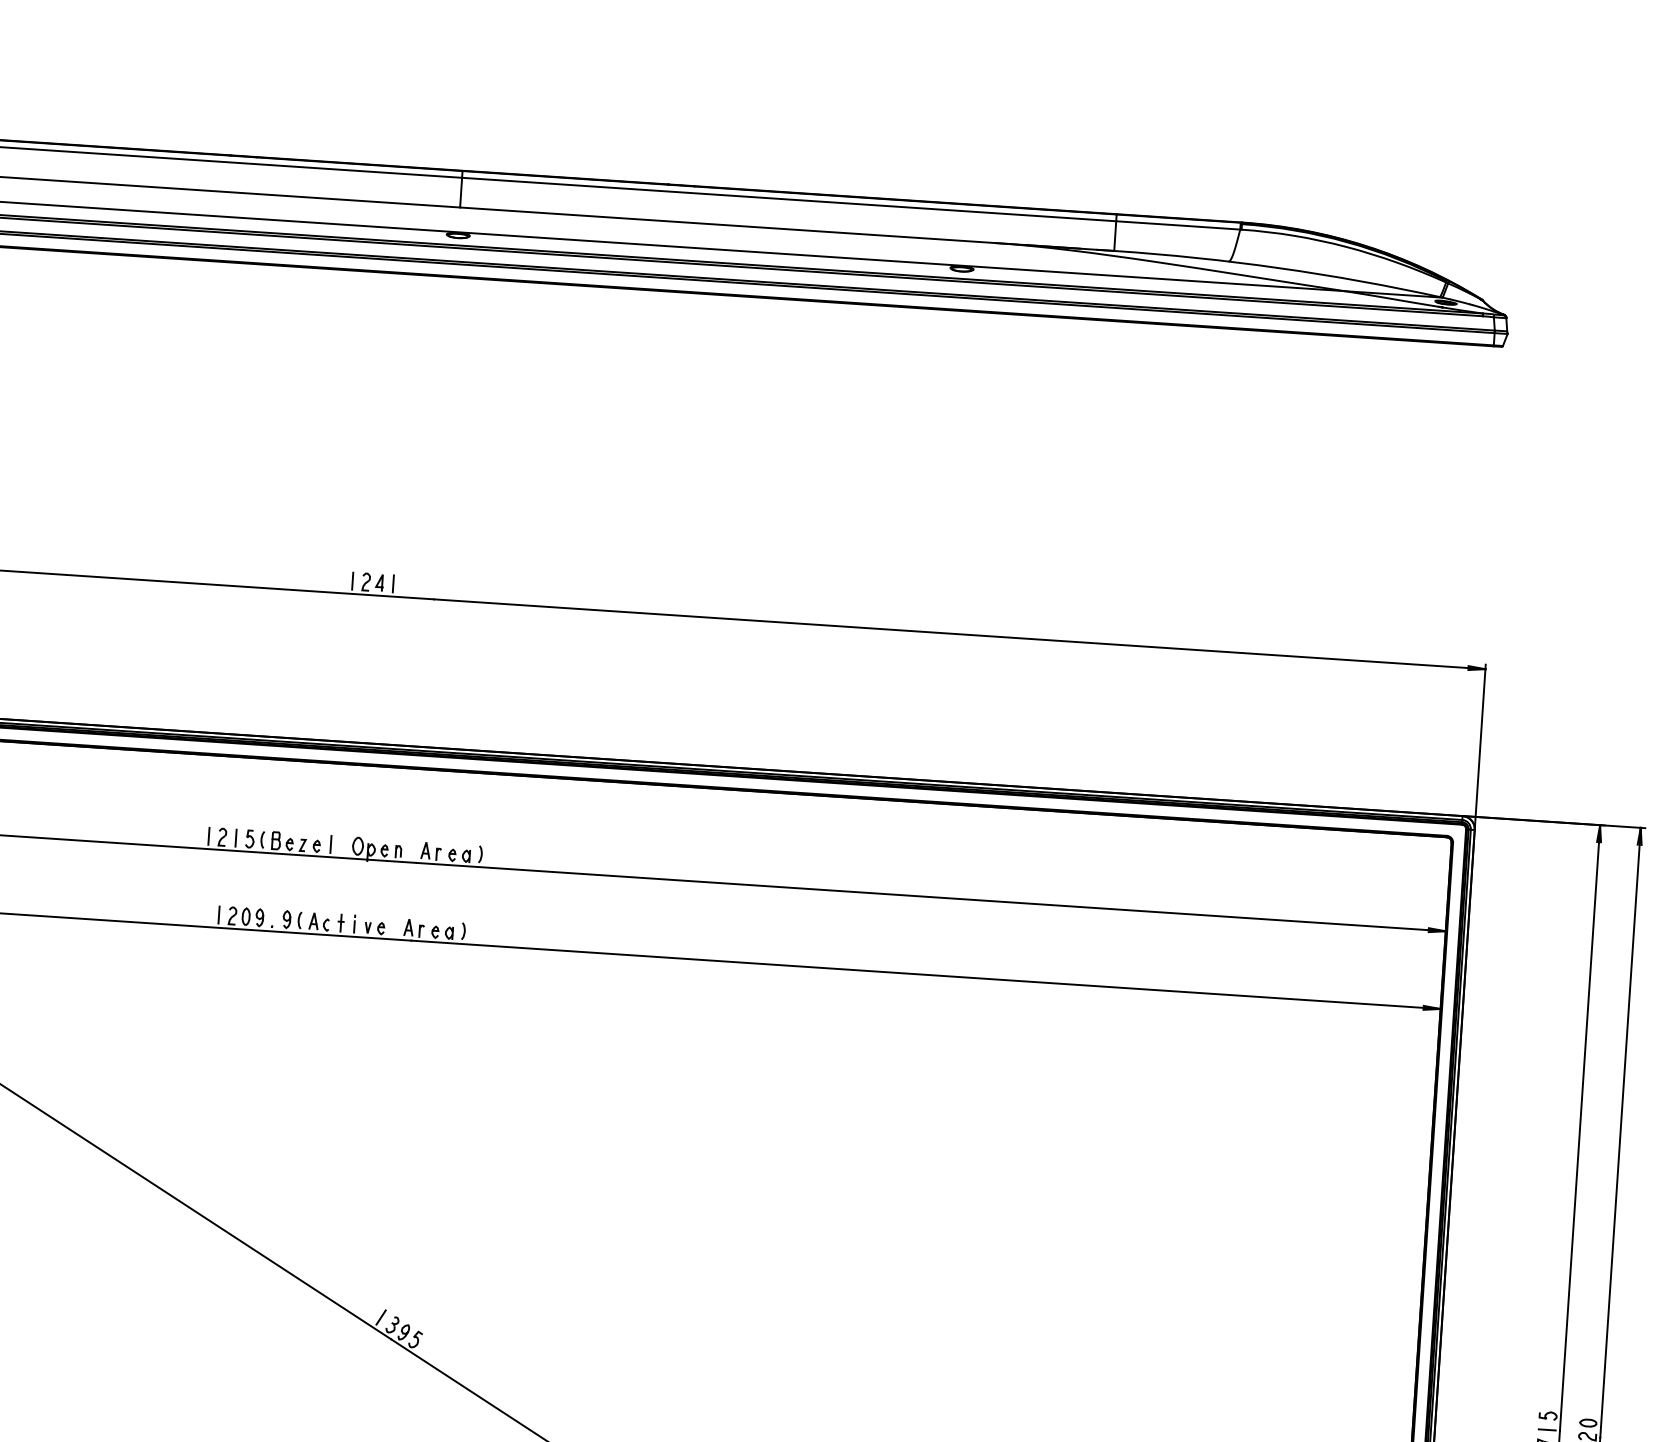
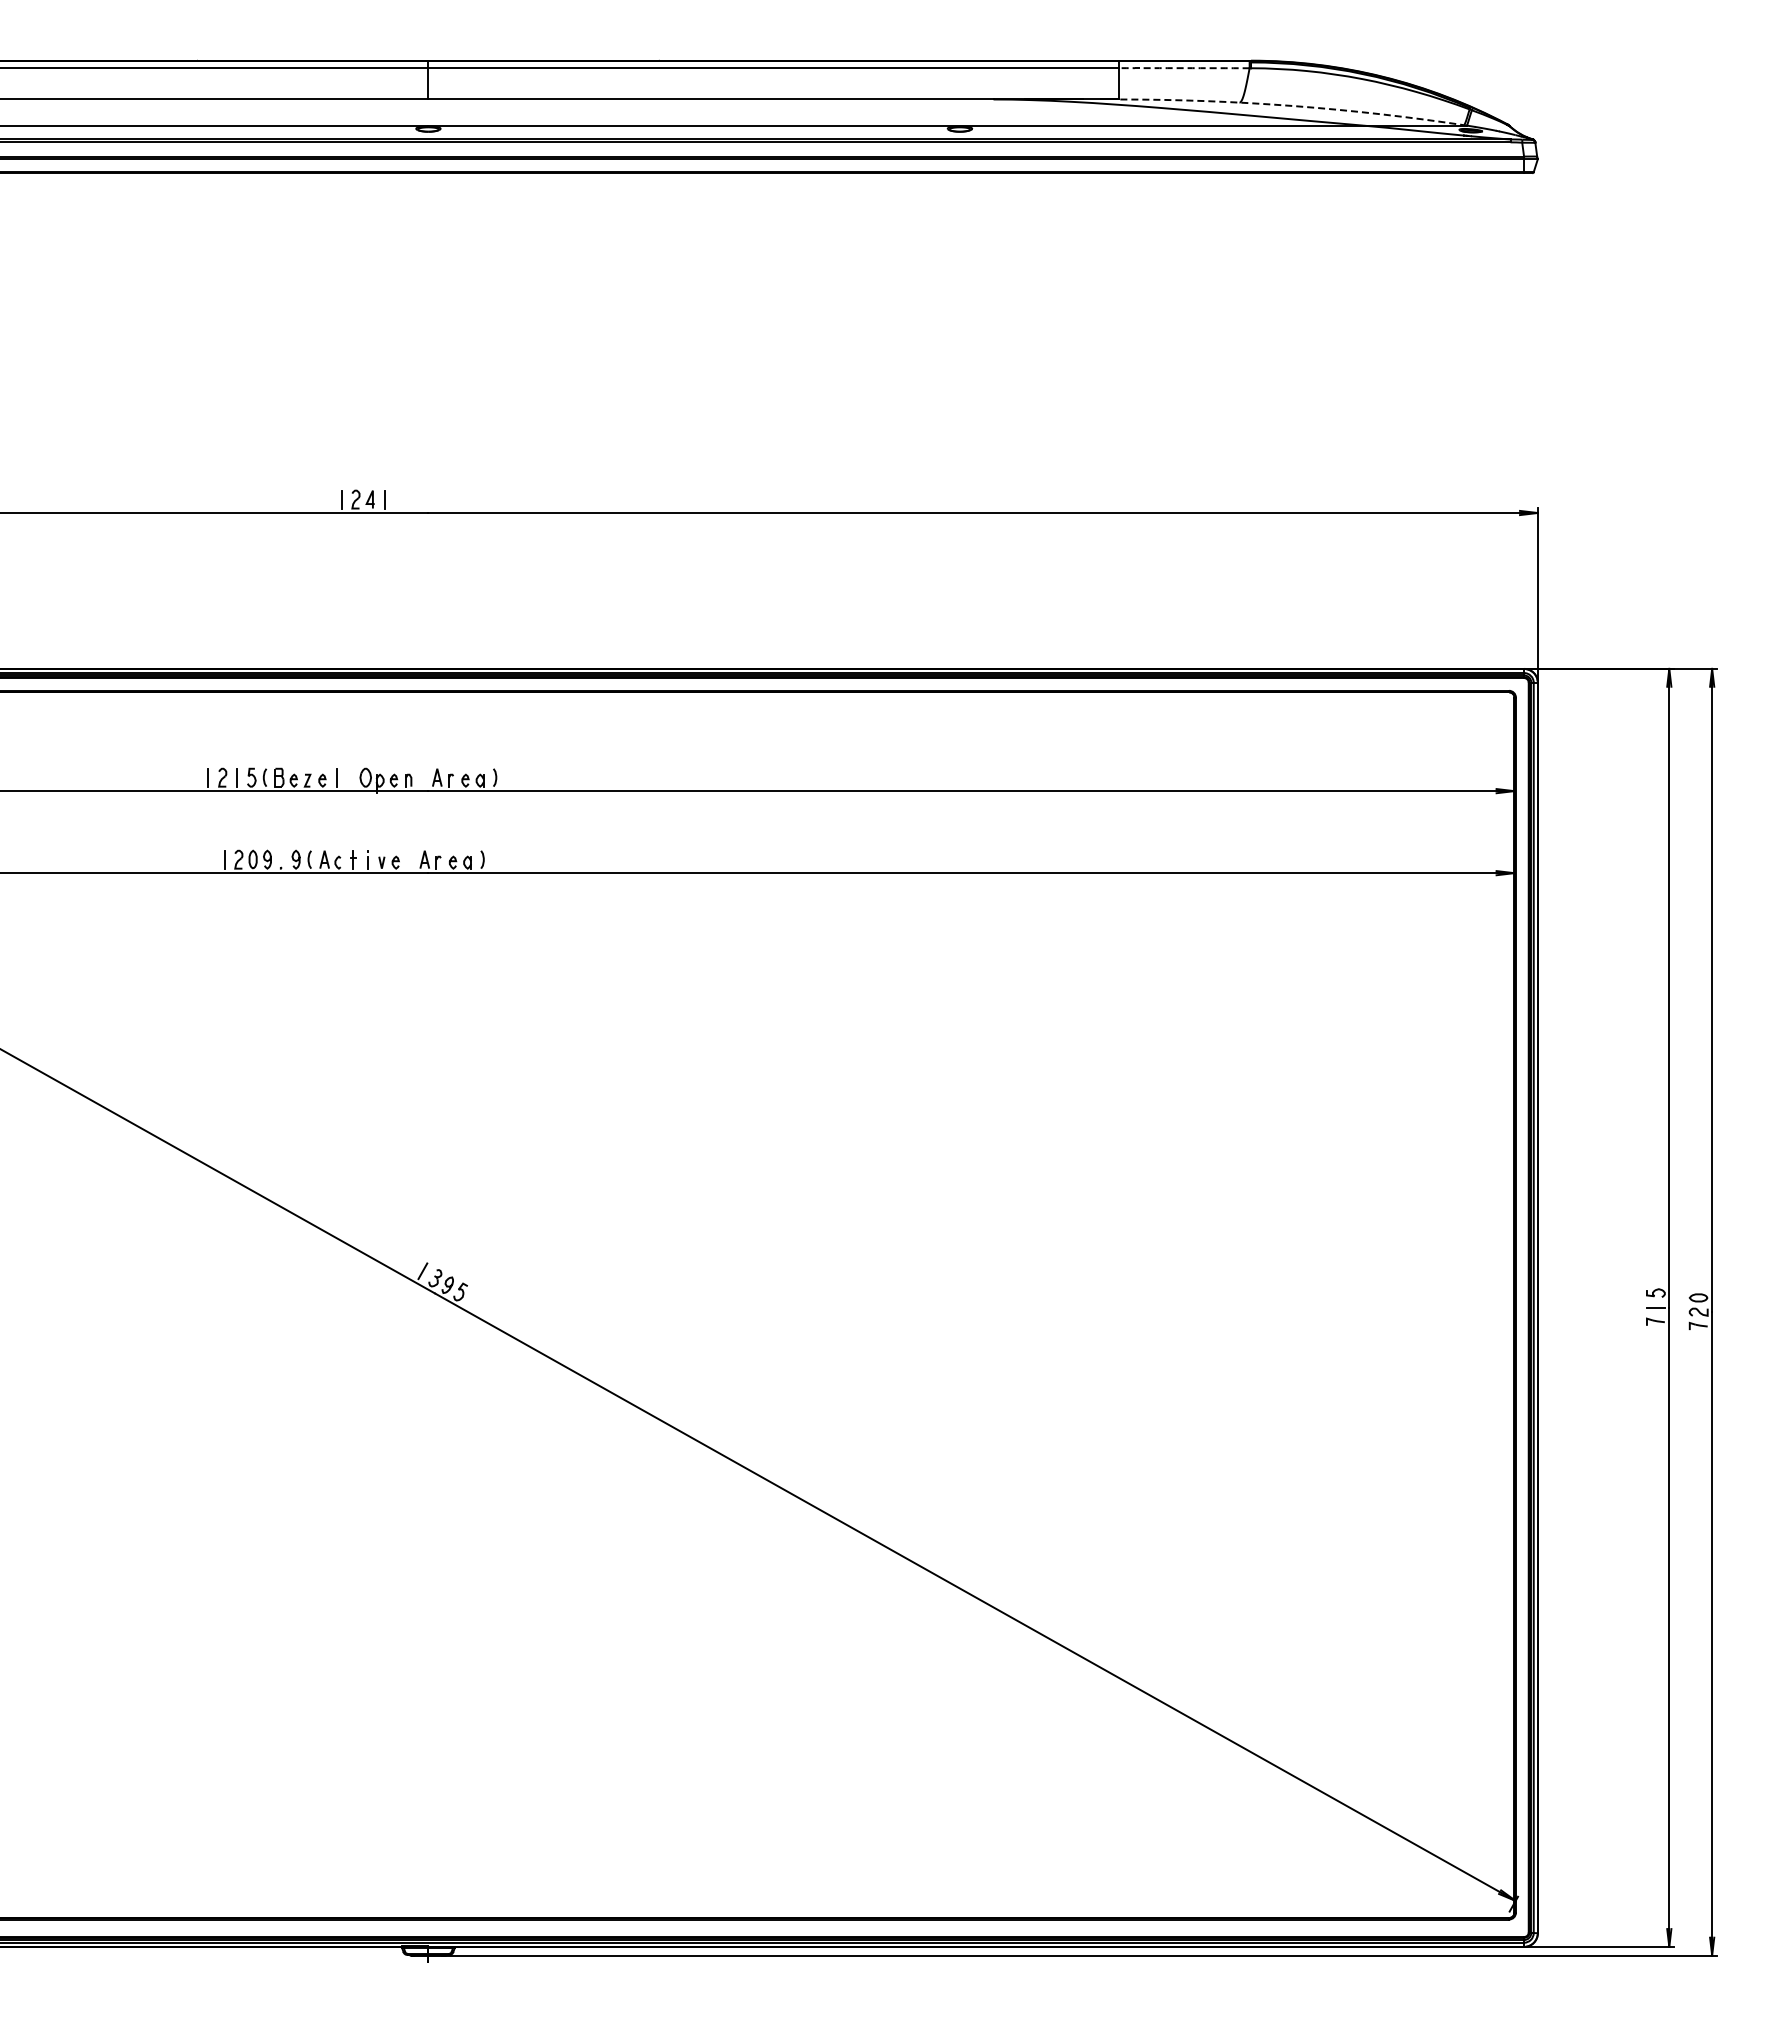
arc: (1178, 225) -> (1184, 68), solid -> dashed
arc: (1279, 268) -> (1293, 106), solid -> dashed

